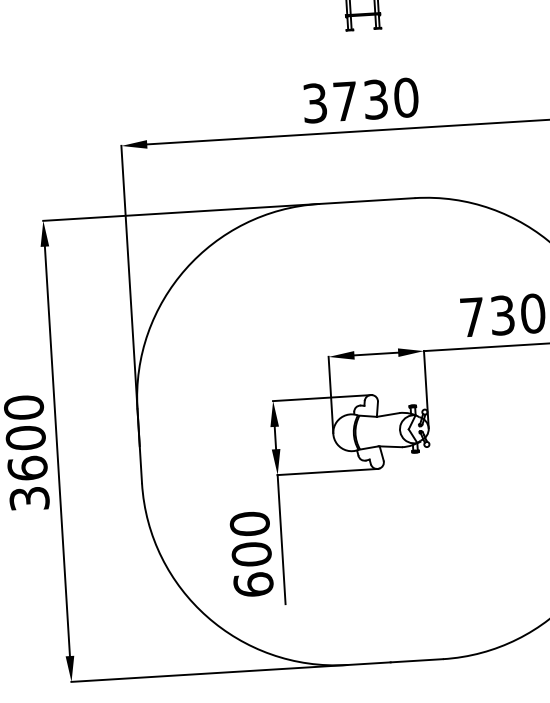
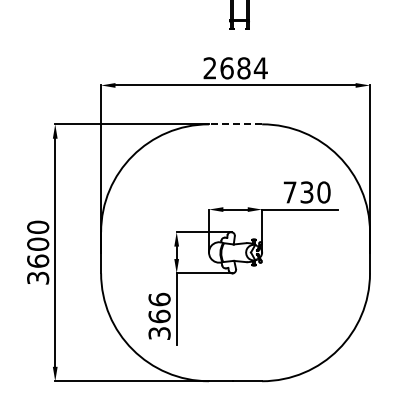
text: (360, 100) -> (235, 68), 3730 -> 2684
line: (366, 201) -> (235, 124), solid -> dashed
text: (251, 554) -> (159, 316), 600 -> 366

